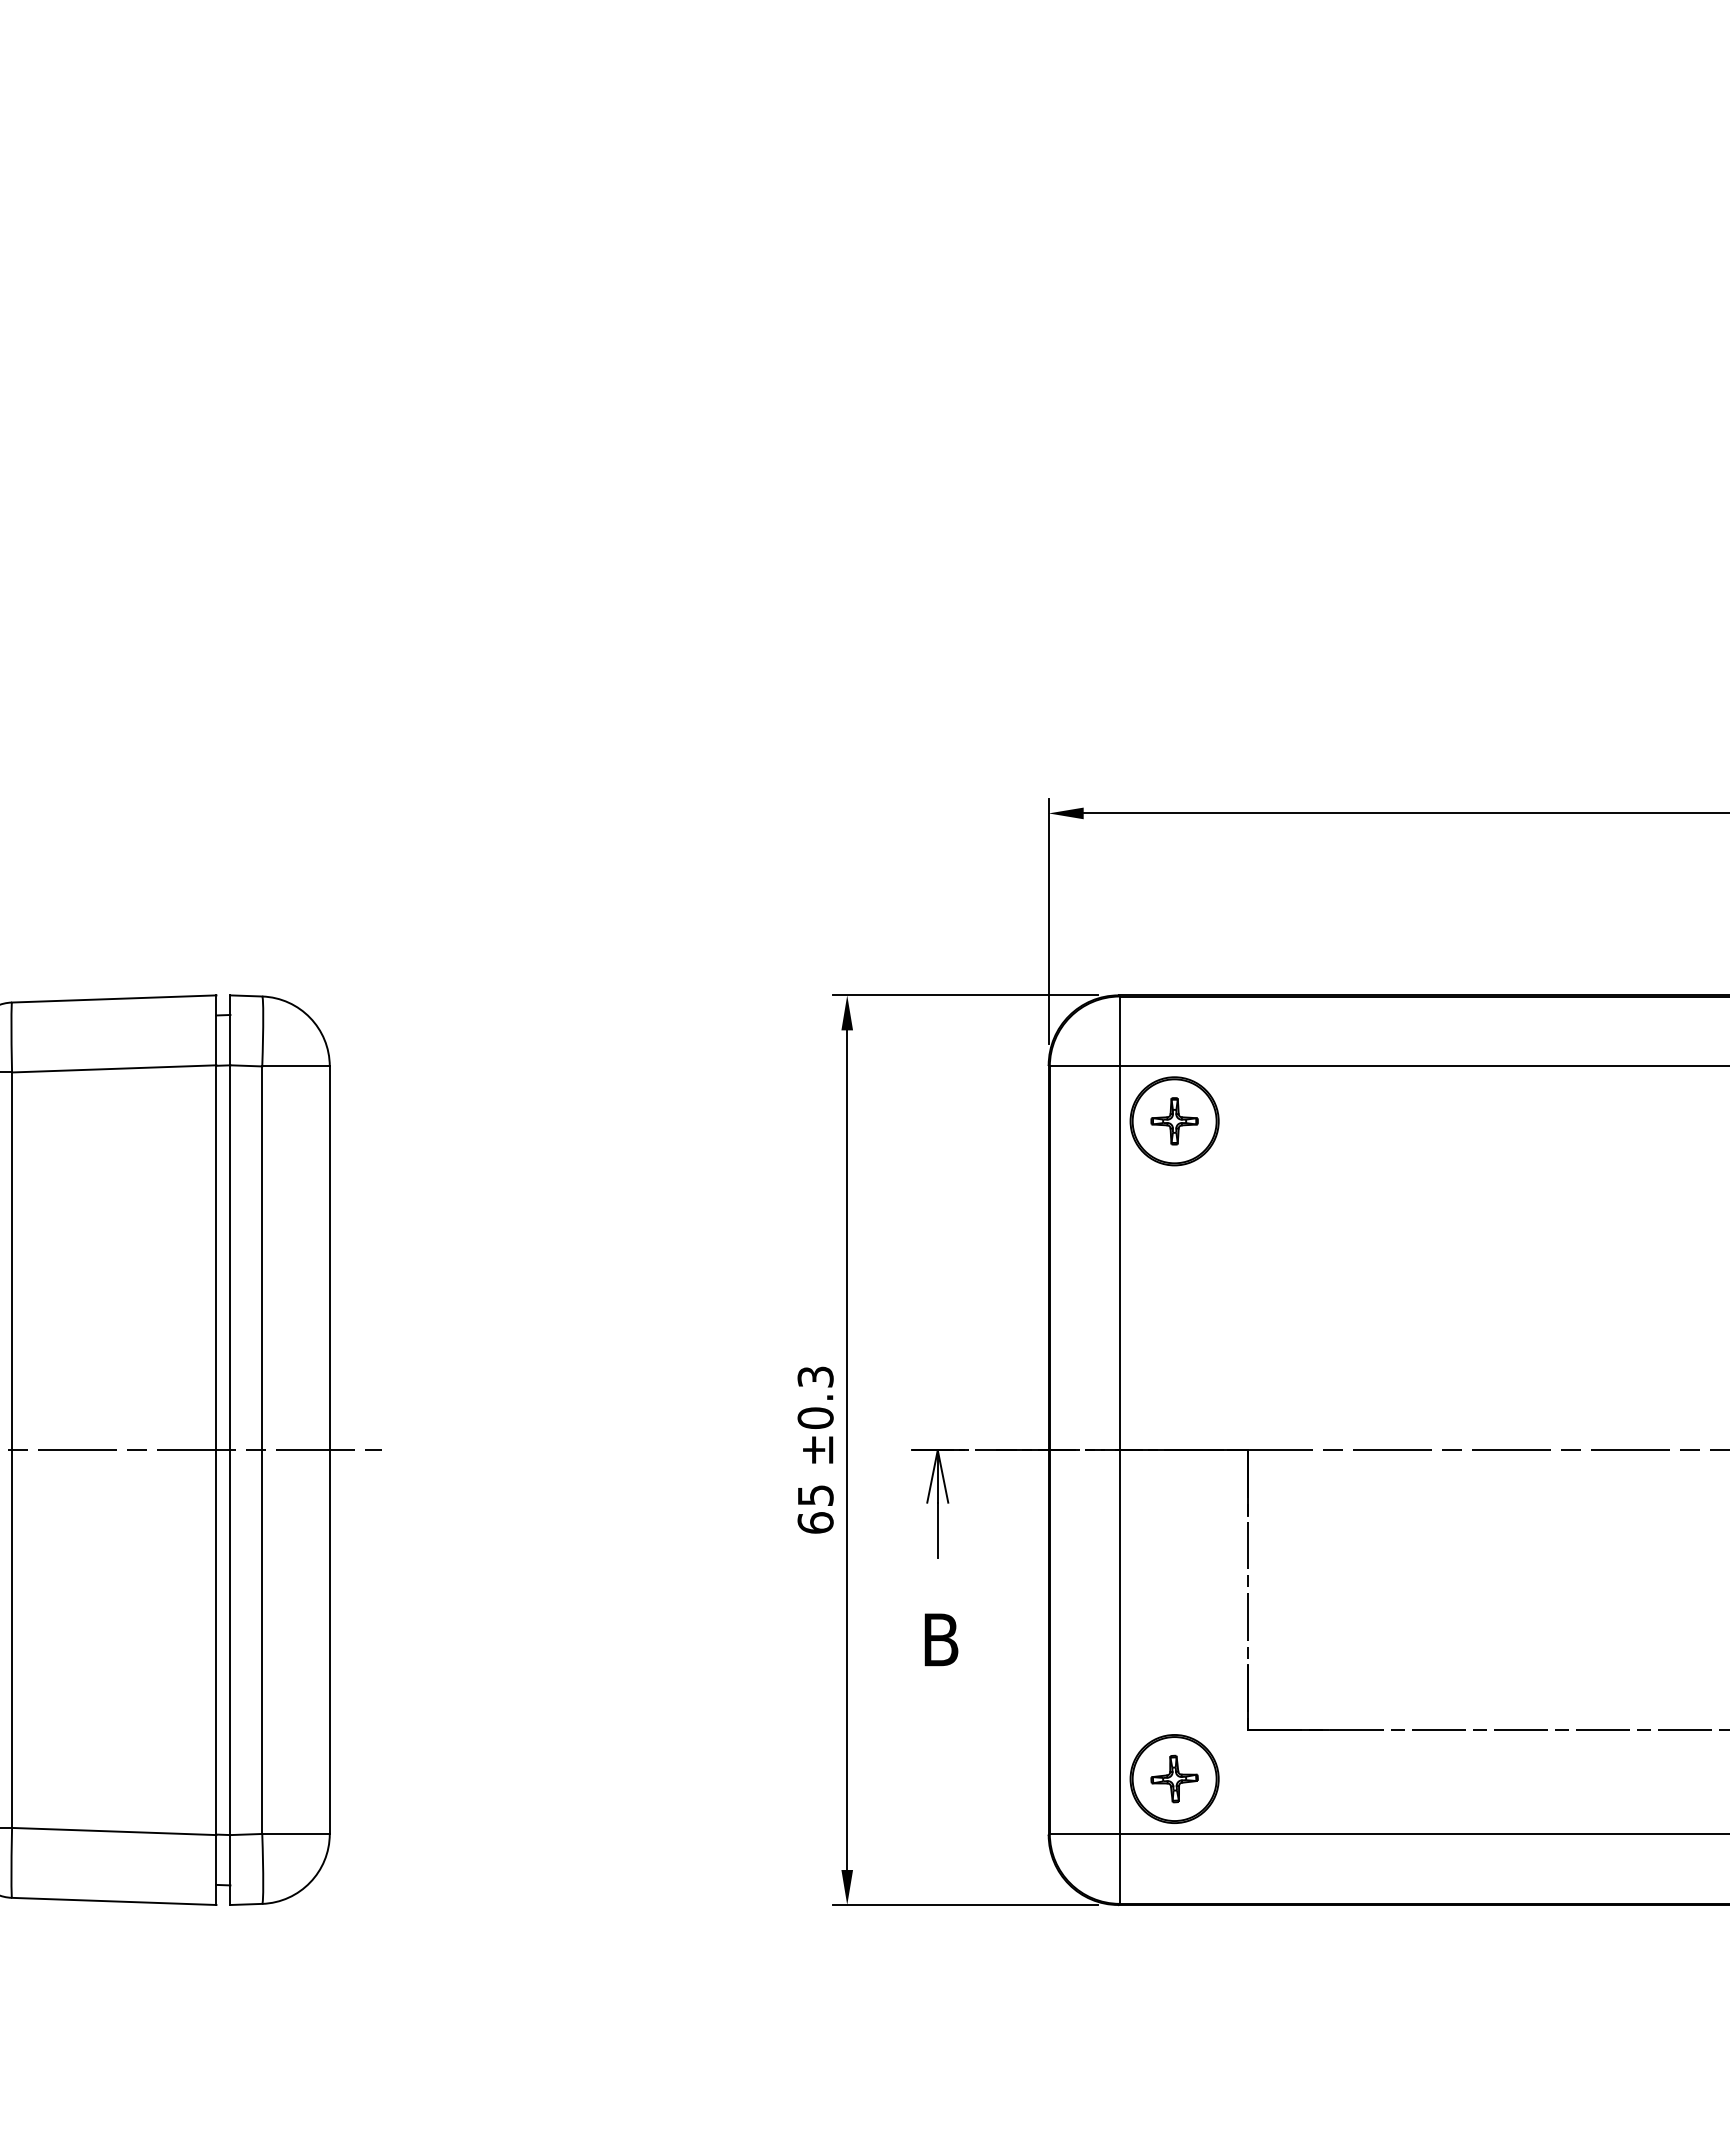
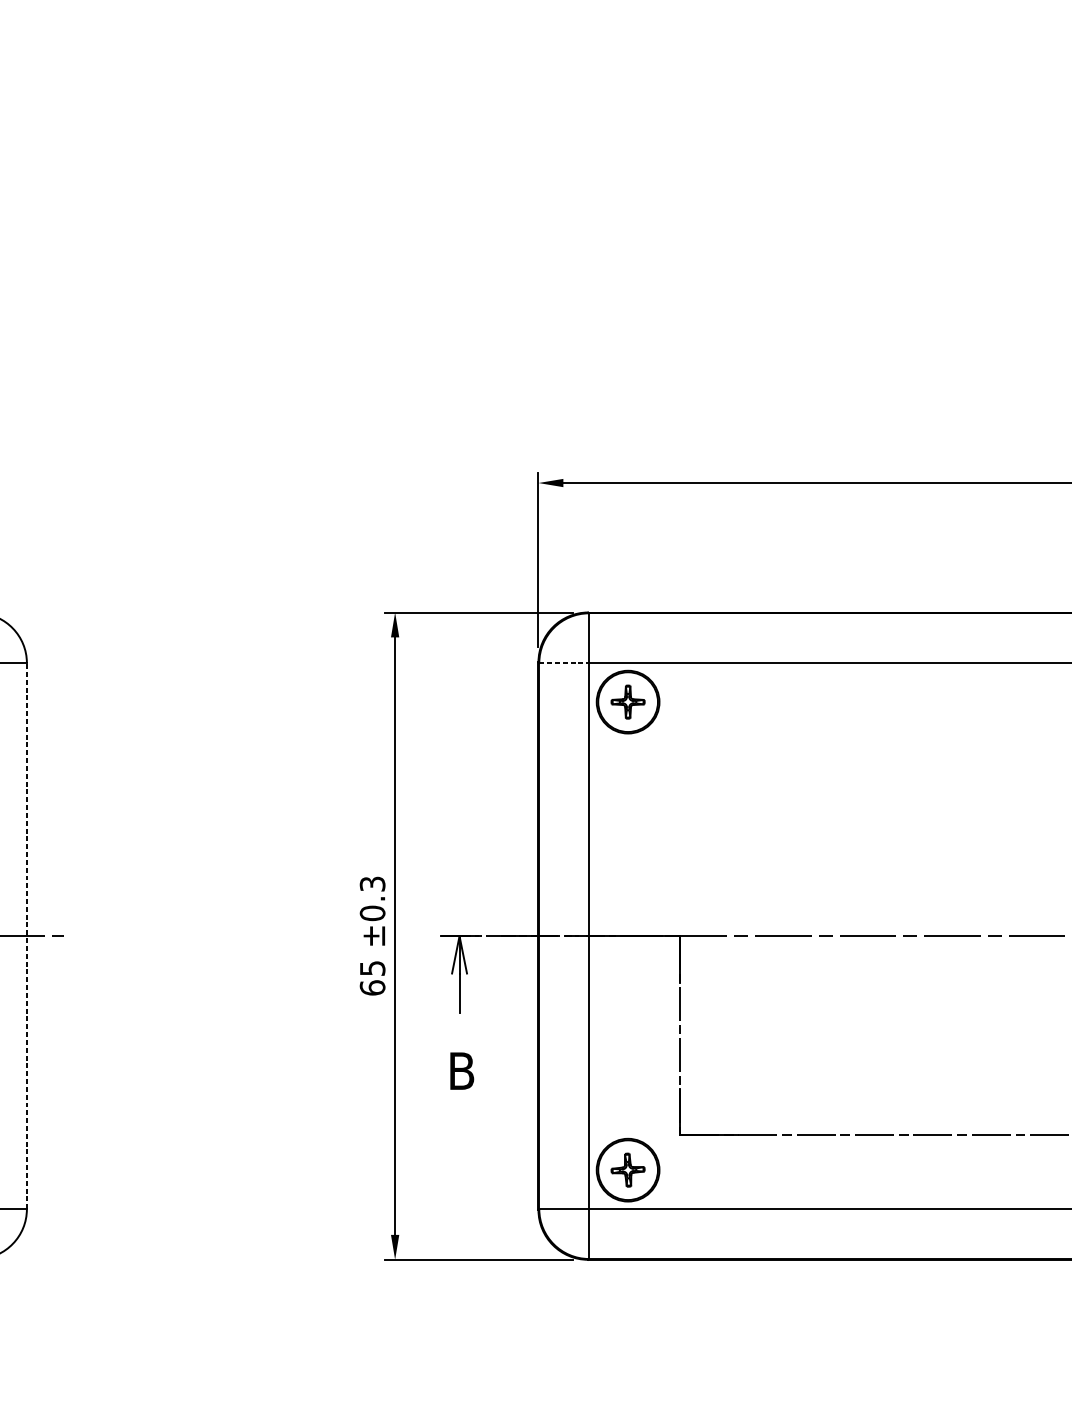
line: (1084, 1066) -> (563, 663), solid -> dashed
line: (329, 1450) -> (26, 936), solid -> dashed

